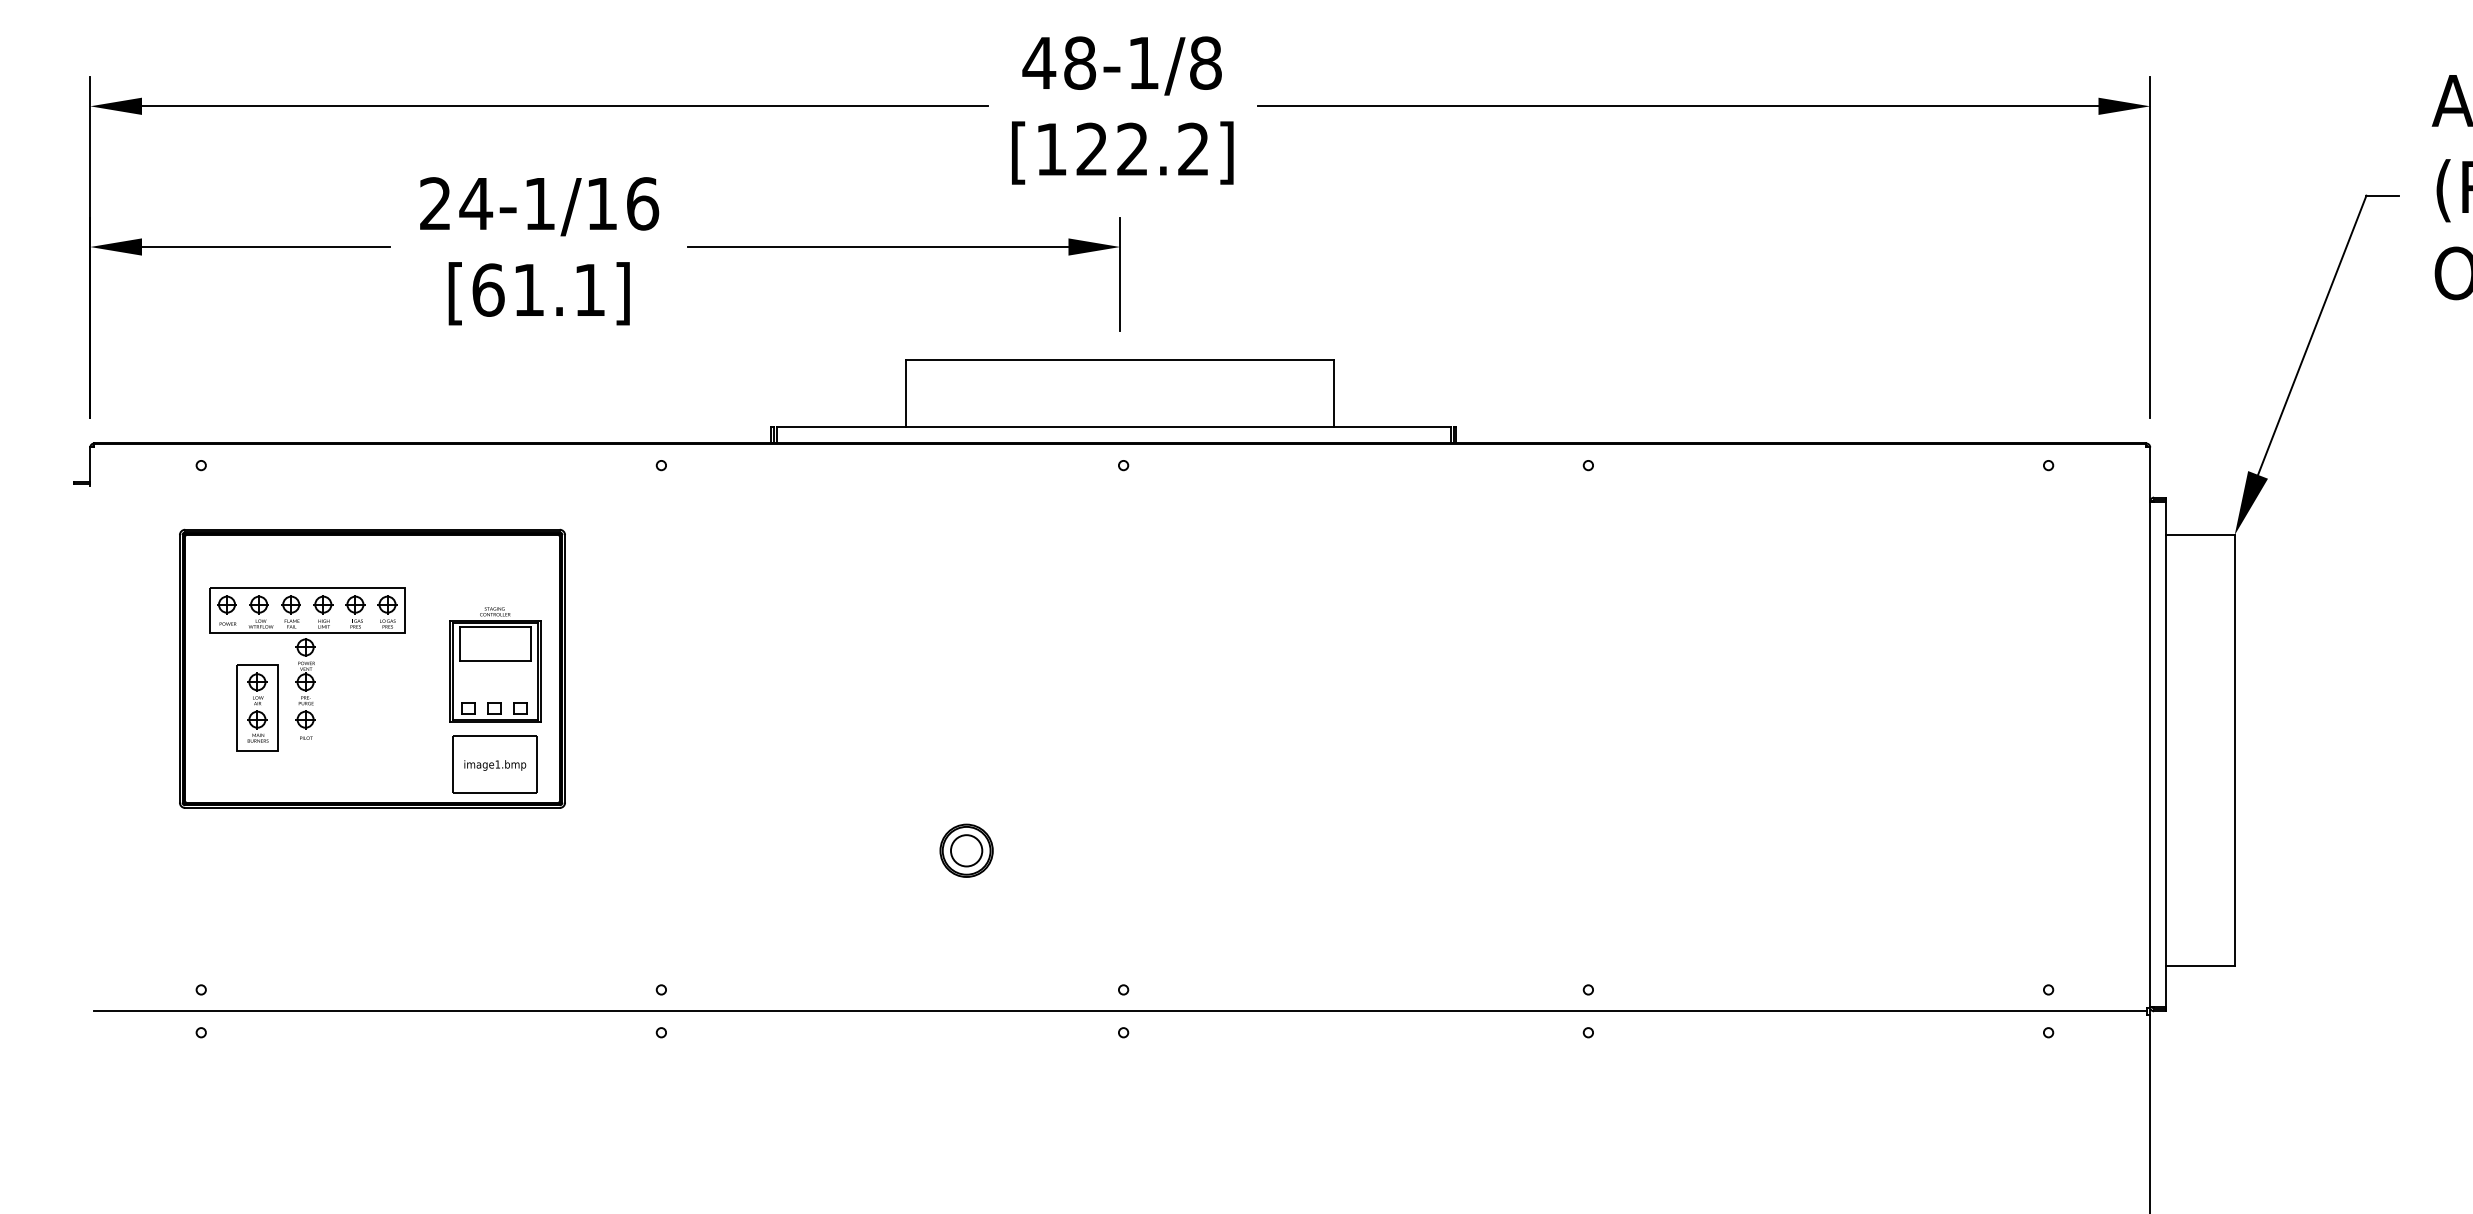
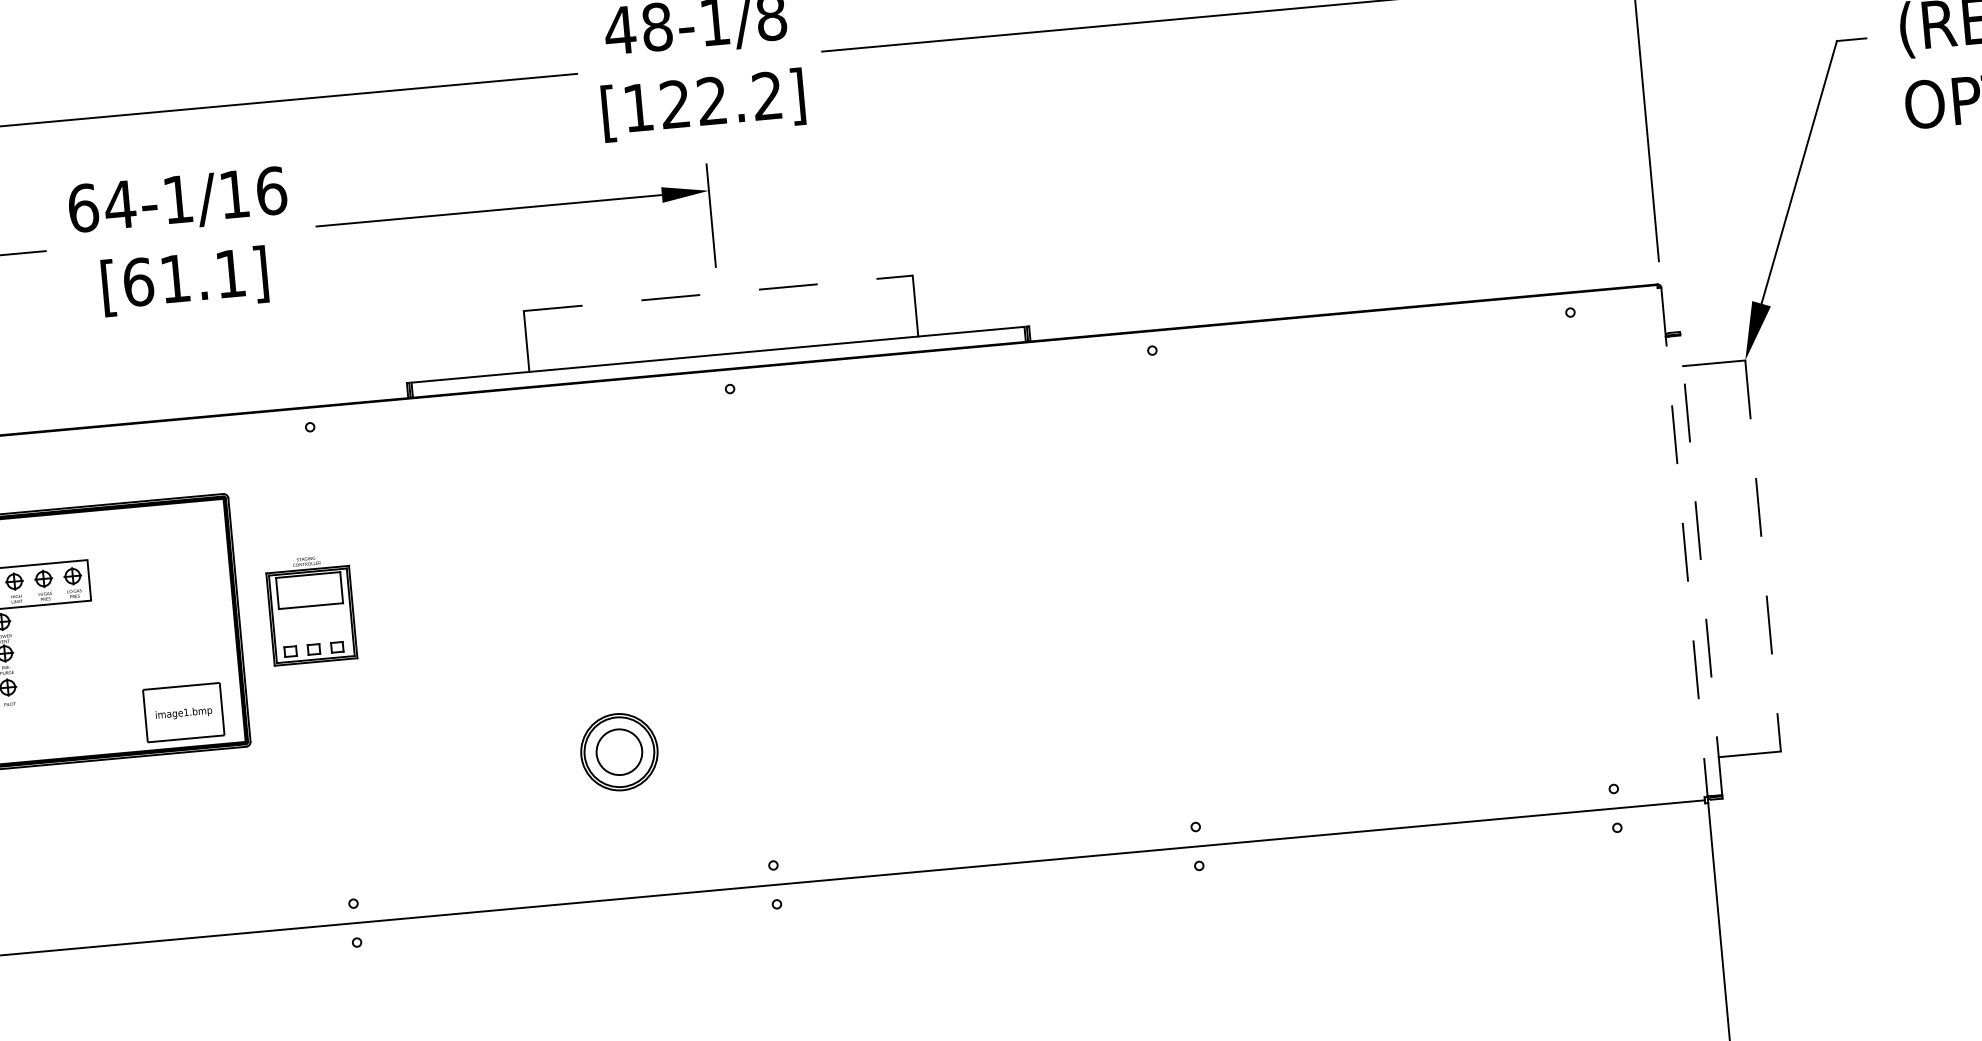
text: (435, 203) -> (83, 207), 24-1/16 -> 64-1/16
line: (1120, 359) -> (718, 292), solid -> dashed
part: (495, 664) -> (311, 609), moved
line: (2150, 728) -> (1684, 543), solid -> dashed
line: (2234, 750) -> (1762, 556), solid -> dashed
line: (2166, 754) -> (1701, 565), solid -> dashed
part: (966, 850) -> (619, 751), size x1.6

